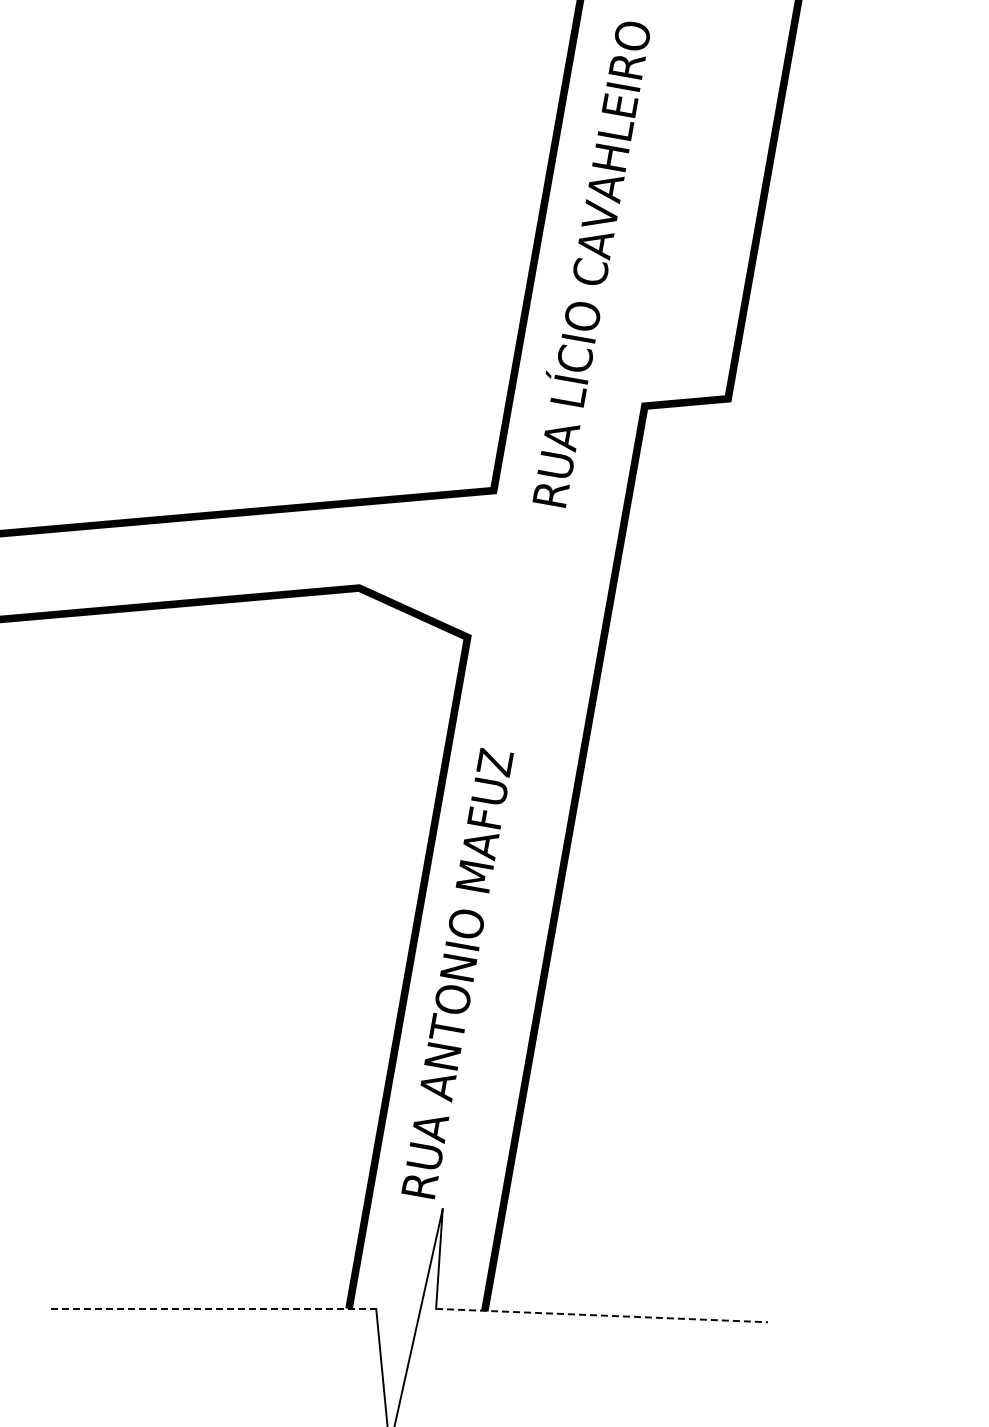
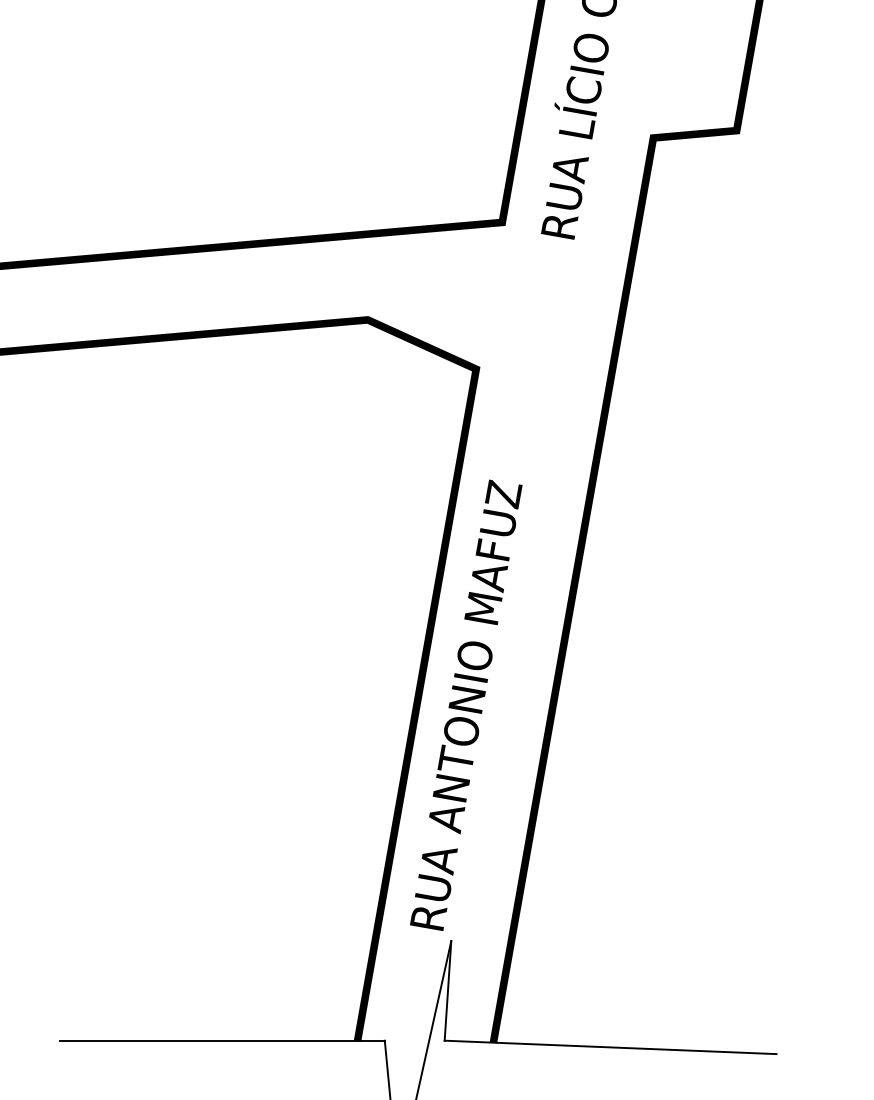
line: (213, 1308) -> (222, 1040), dashed -> solid
line: (602, 1315) -> (611, 1047), dashed -> solid

